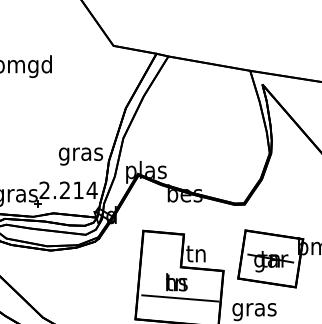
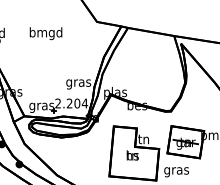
text: (78, 190) -> (77, 103), 2.214 -> 2.204
line: (179, 298) -> (134, 164), removed

